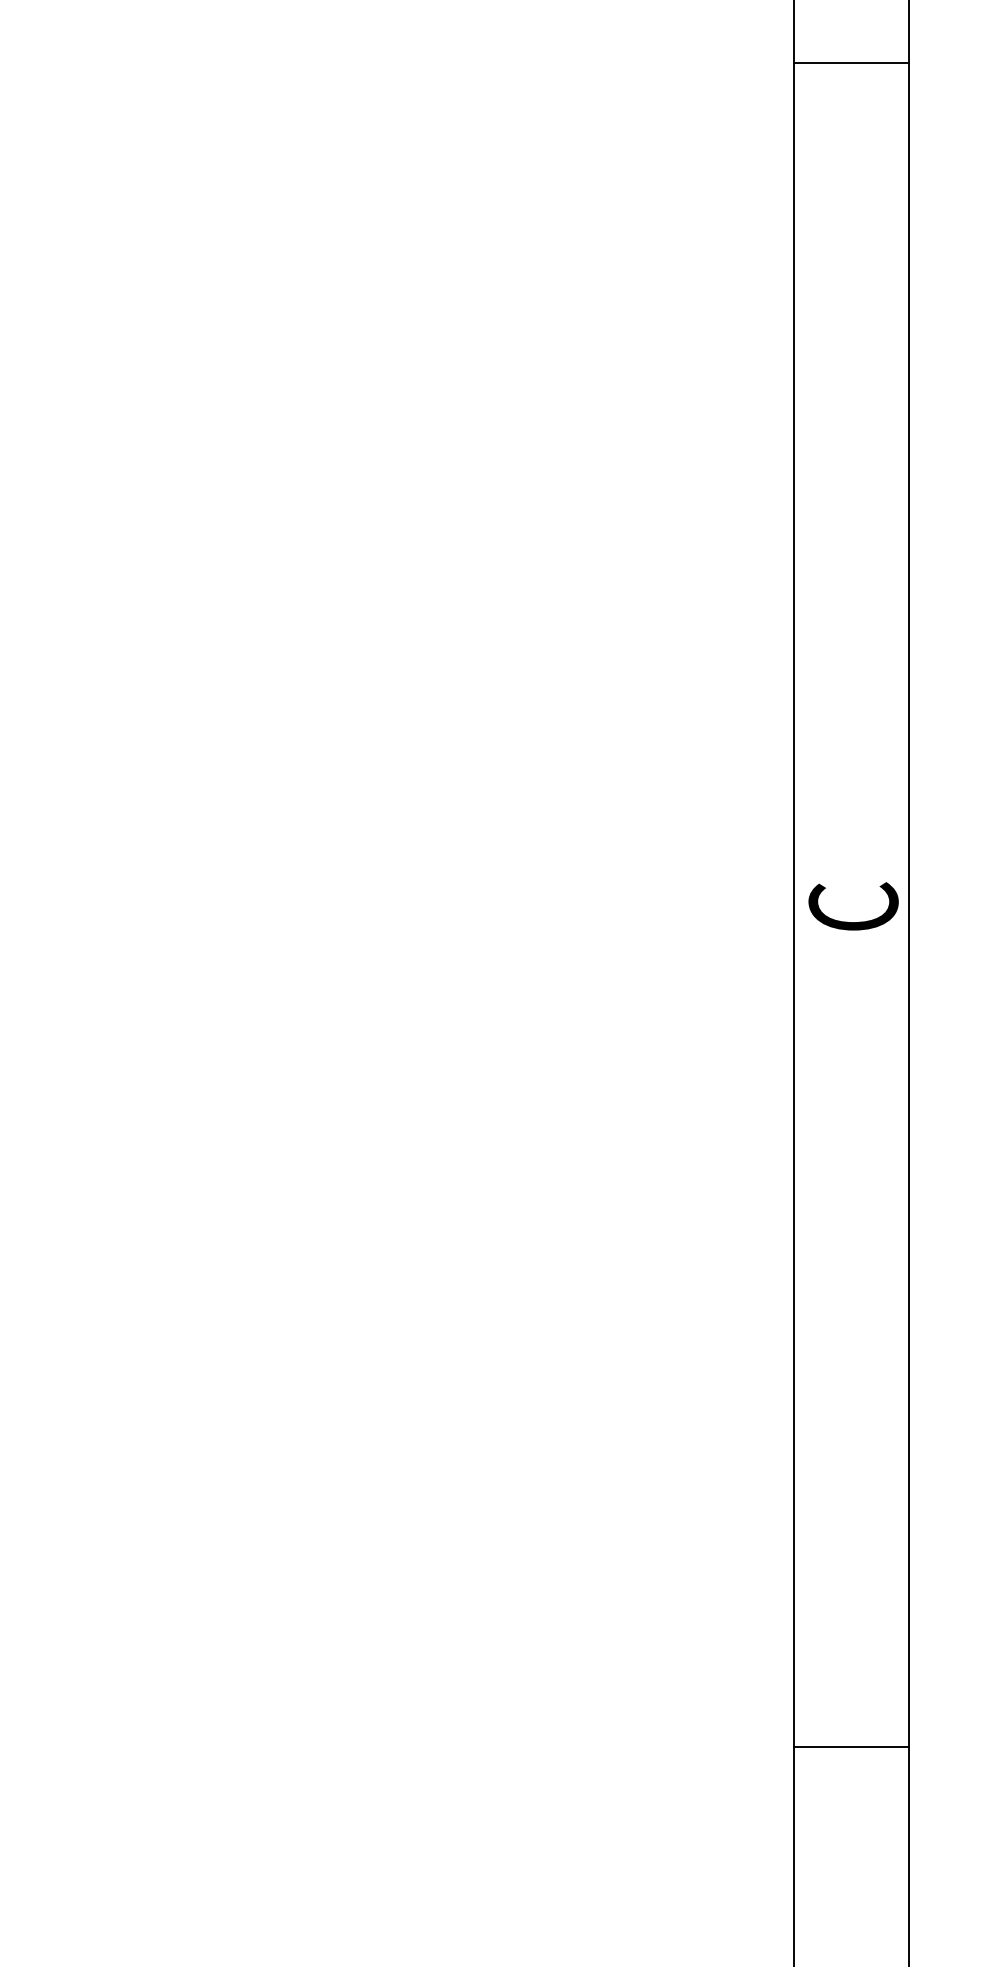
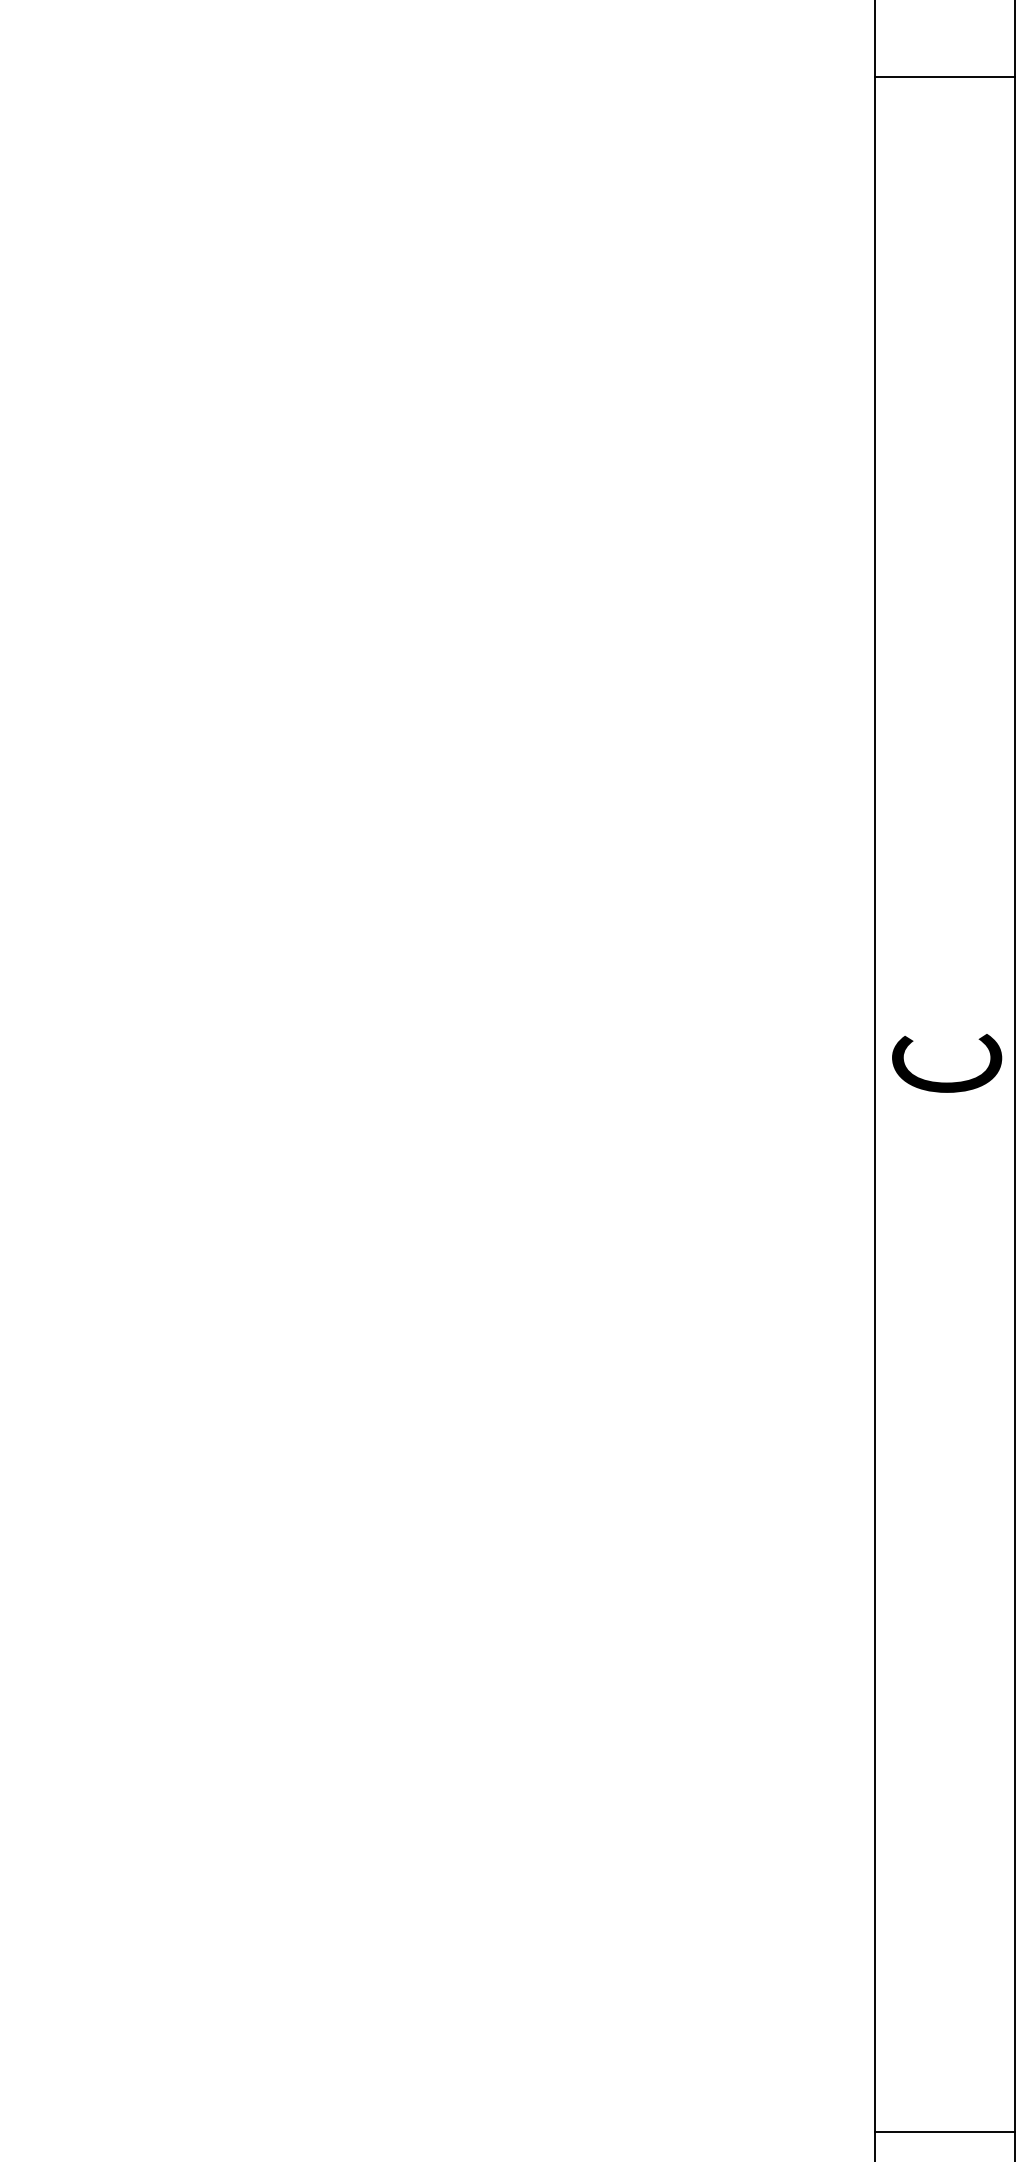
line: (851, 63) -> (944, 77), moved
line: (851, 1747) -> (944, 2131), moved

